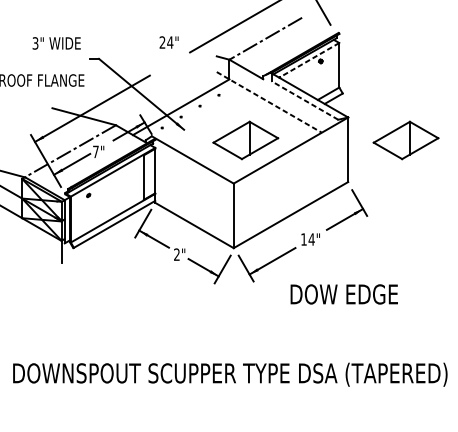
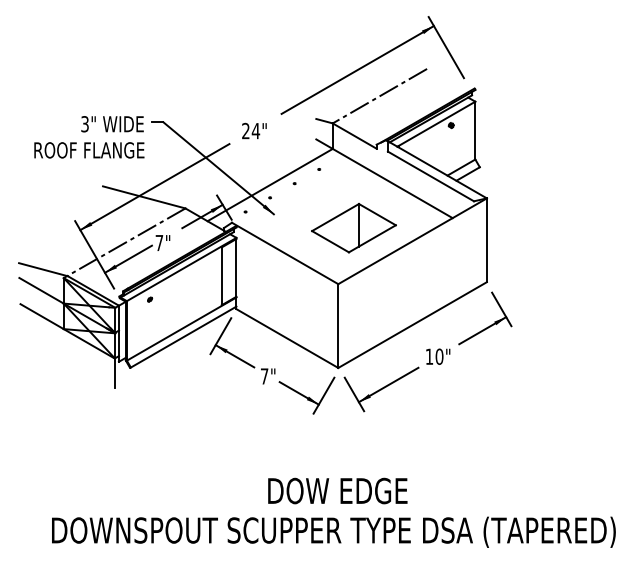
text: (169, 42) -> (254, 130), moved
text: (56, 43) -> (112, 124), moved
line: (308, 60) -> (435, 124), dashed -> solid
line: (304, 100) -> (430, 176), dashed -> solid
line: (269, 102) -> (384, 178), dashed -> solid
part: (405, 140) -> (561, 228), removed
text: (311, 239) -> (439, 356), 14" -> 10"
text: (176, 254) -> (264, 376), 2" -> 7"
text: (344, 294) -> (337, 490), moved

